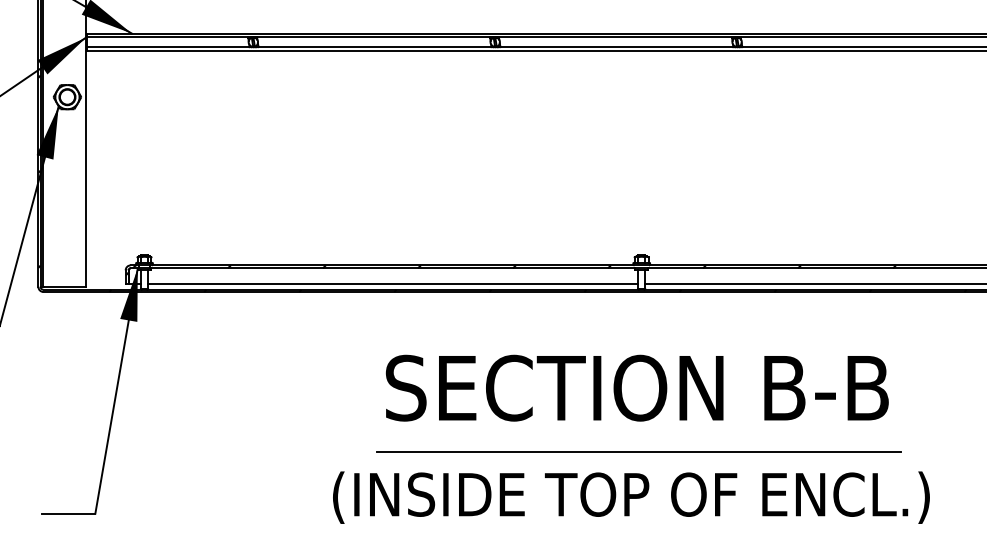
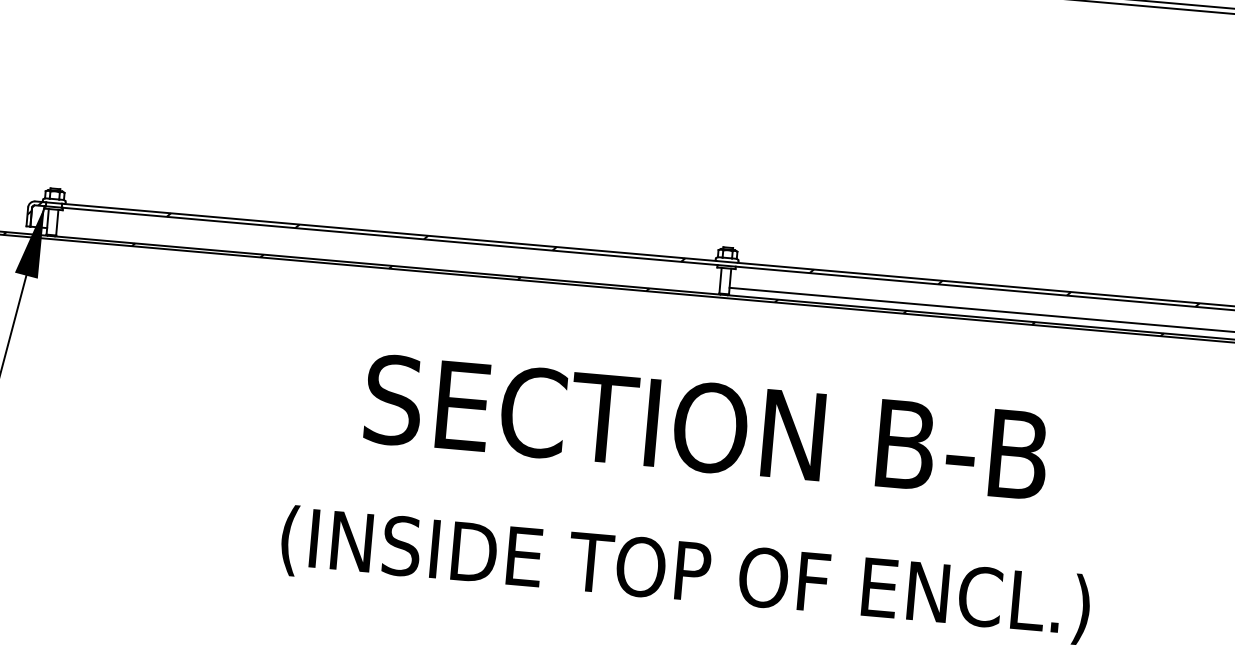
line: (393, 284) -> (388, 258), removed
line: (639, 452) -> (701, 514), removed

